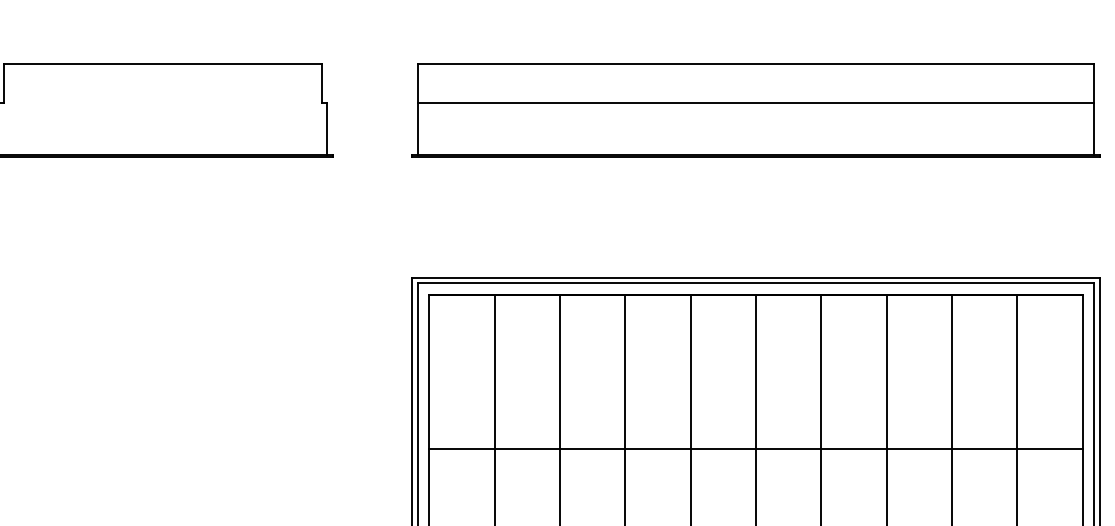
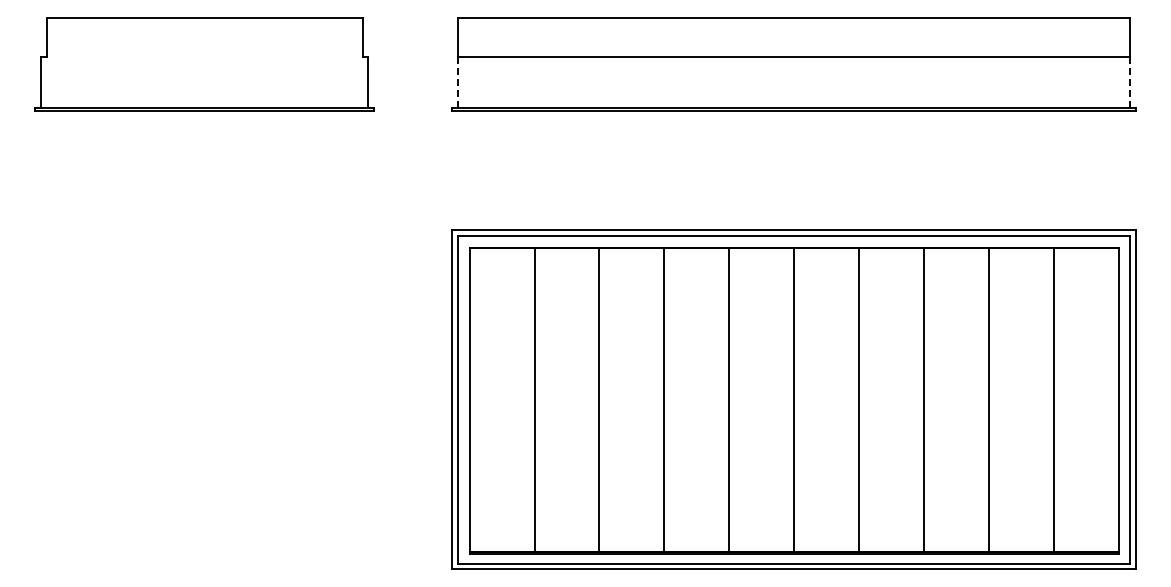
line: (418, 128) -> (458, 82), solid -> dashed
line: (1094, 128) -> (1130, 82), solid -> dashed
line: (755, 449) -> (793, 401), removed

